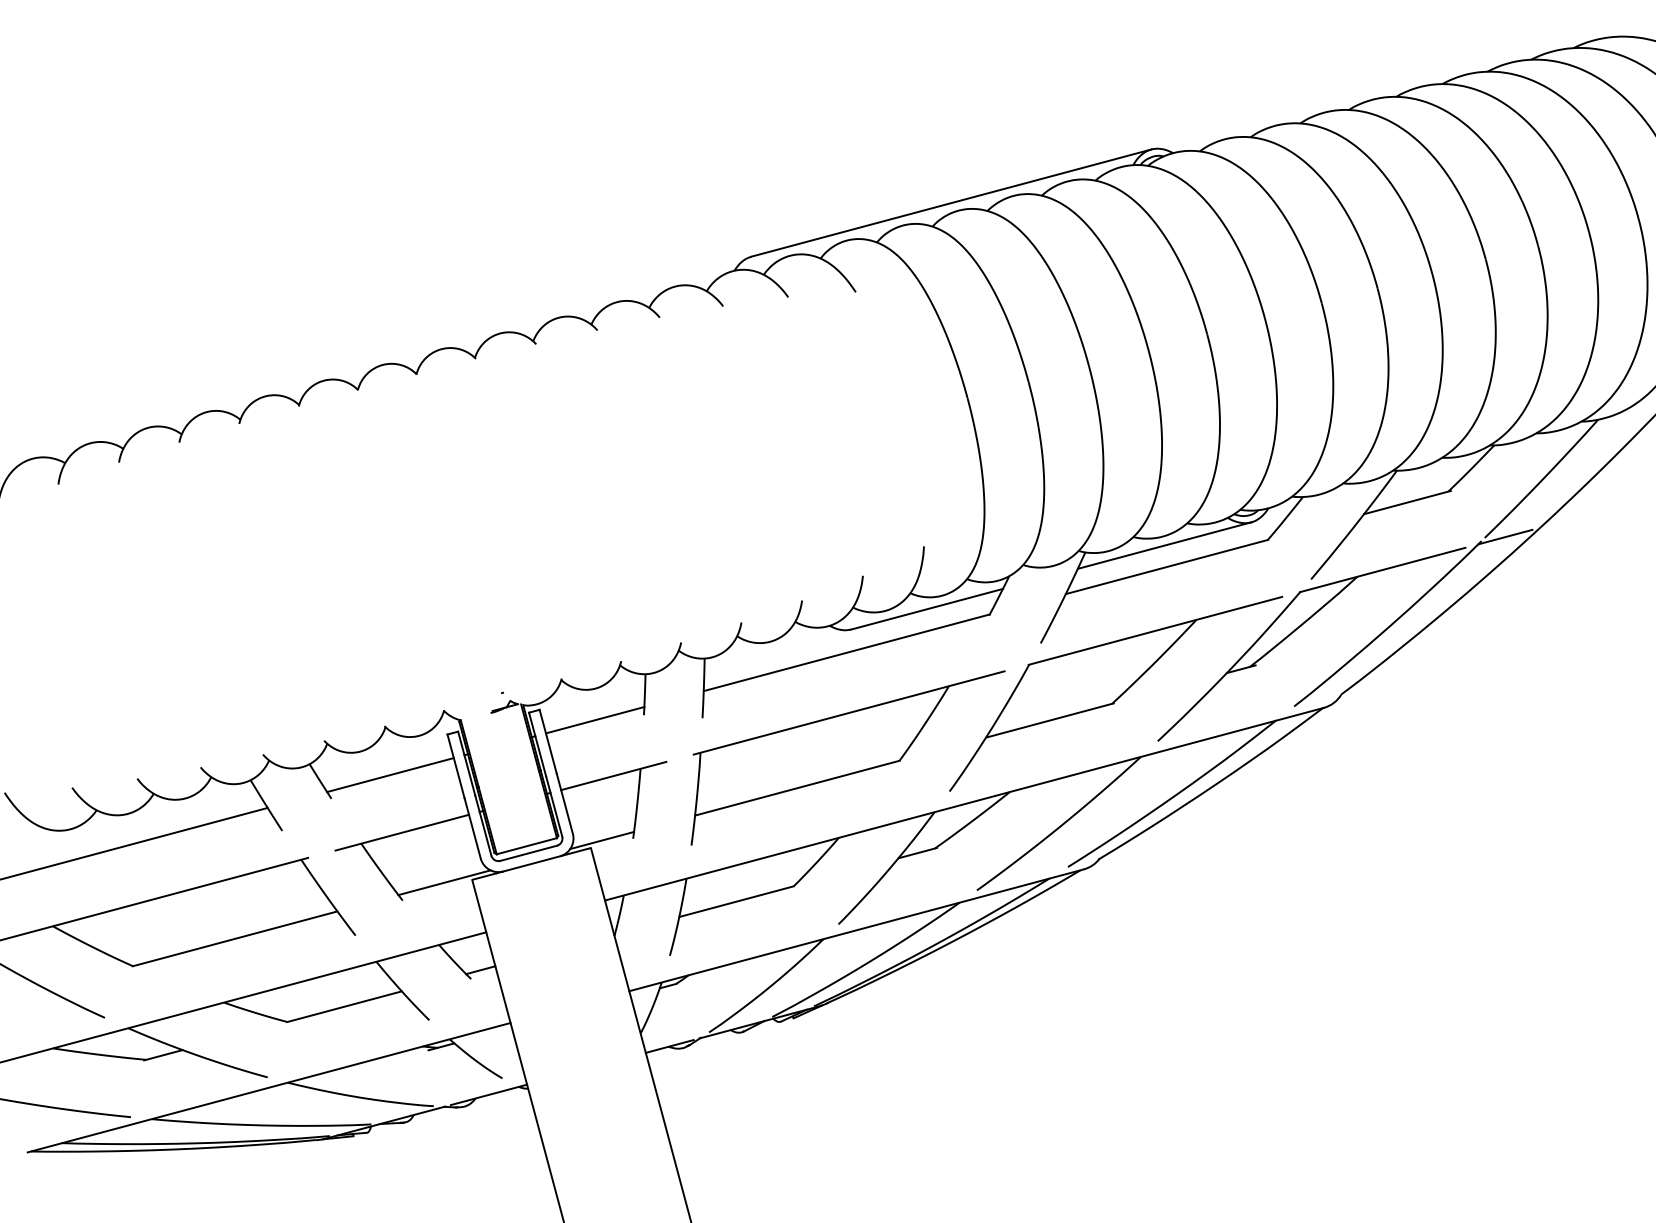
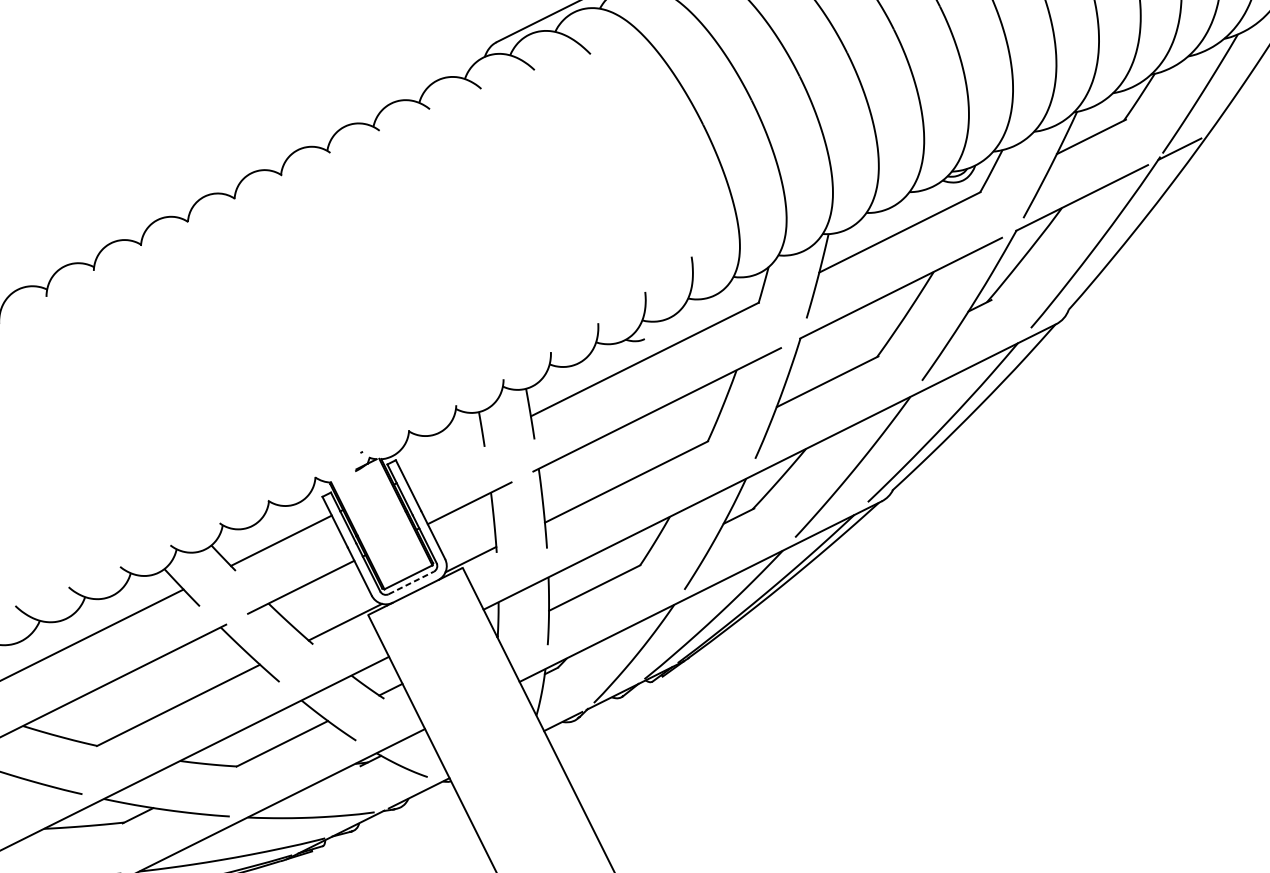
line: (1164, 545) -> (894, 214), removed
line: (927, 608) -> (705, 308), removed
line: (595, 720) -> (444, 459), removed
line: (529, 853) -> (411, 583), solid -> dashed

